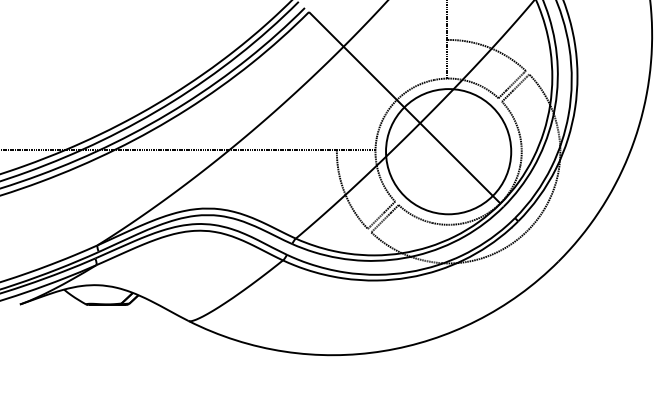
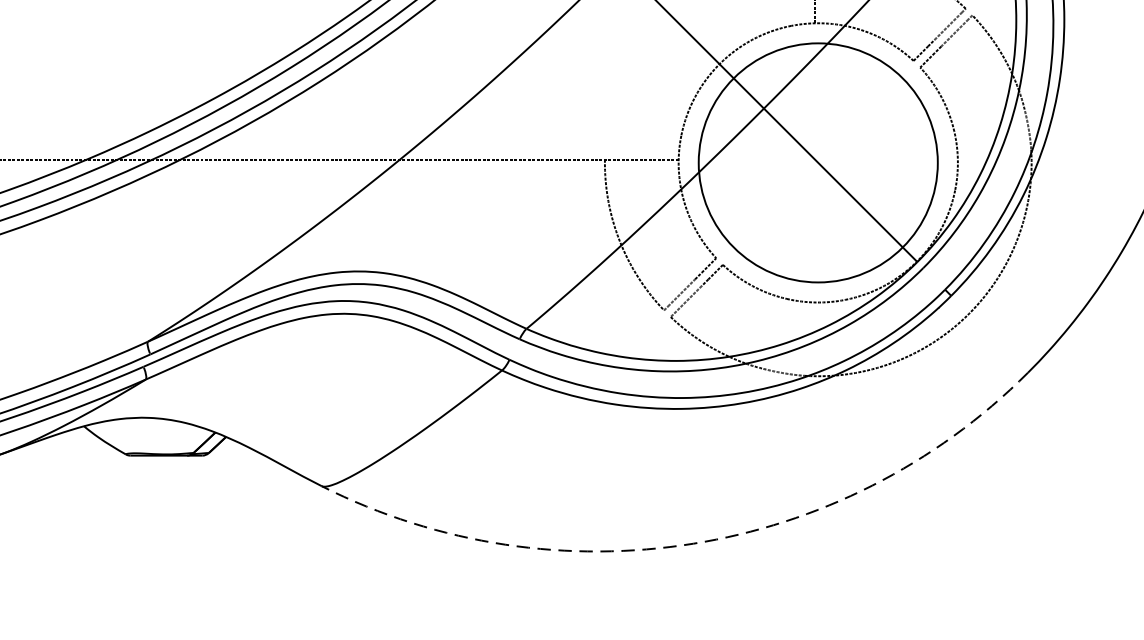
arc: (383, 351) -> (693, 544), solid -> dashed

